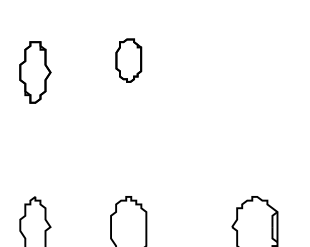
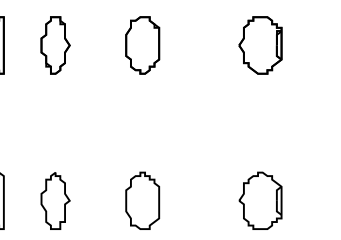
part: (128, 60) -> (142, 45), size x1.43
part: (254, 60) -> (260, 45), added
part: (35, 72) -> (55, 45), moved

